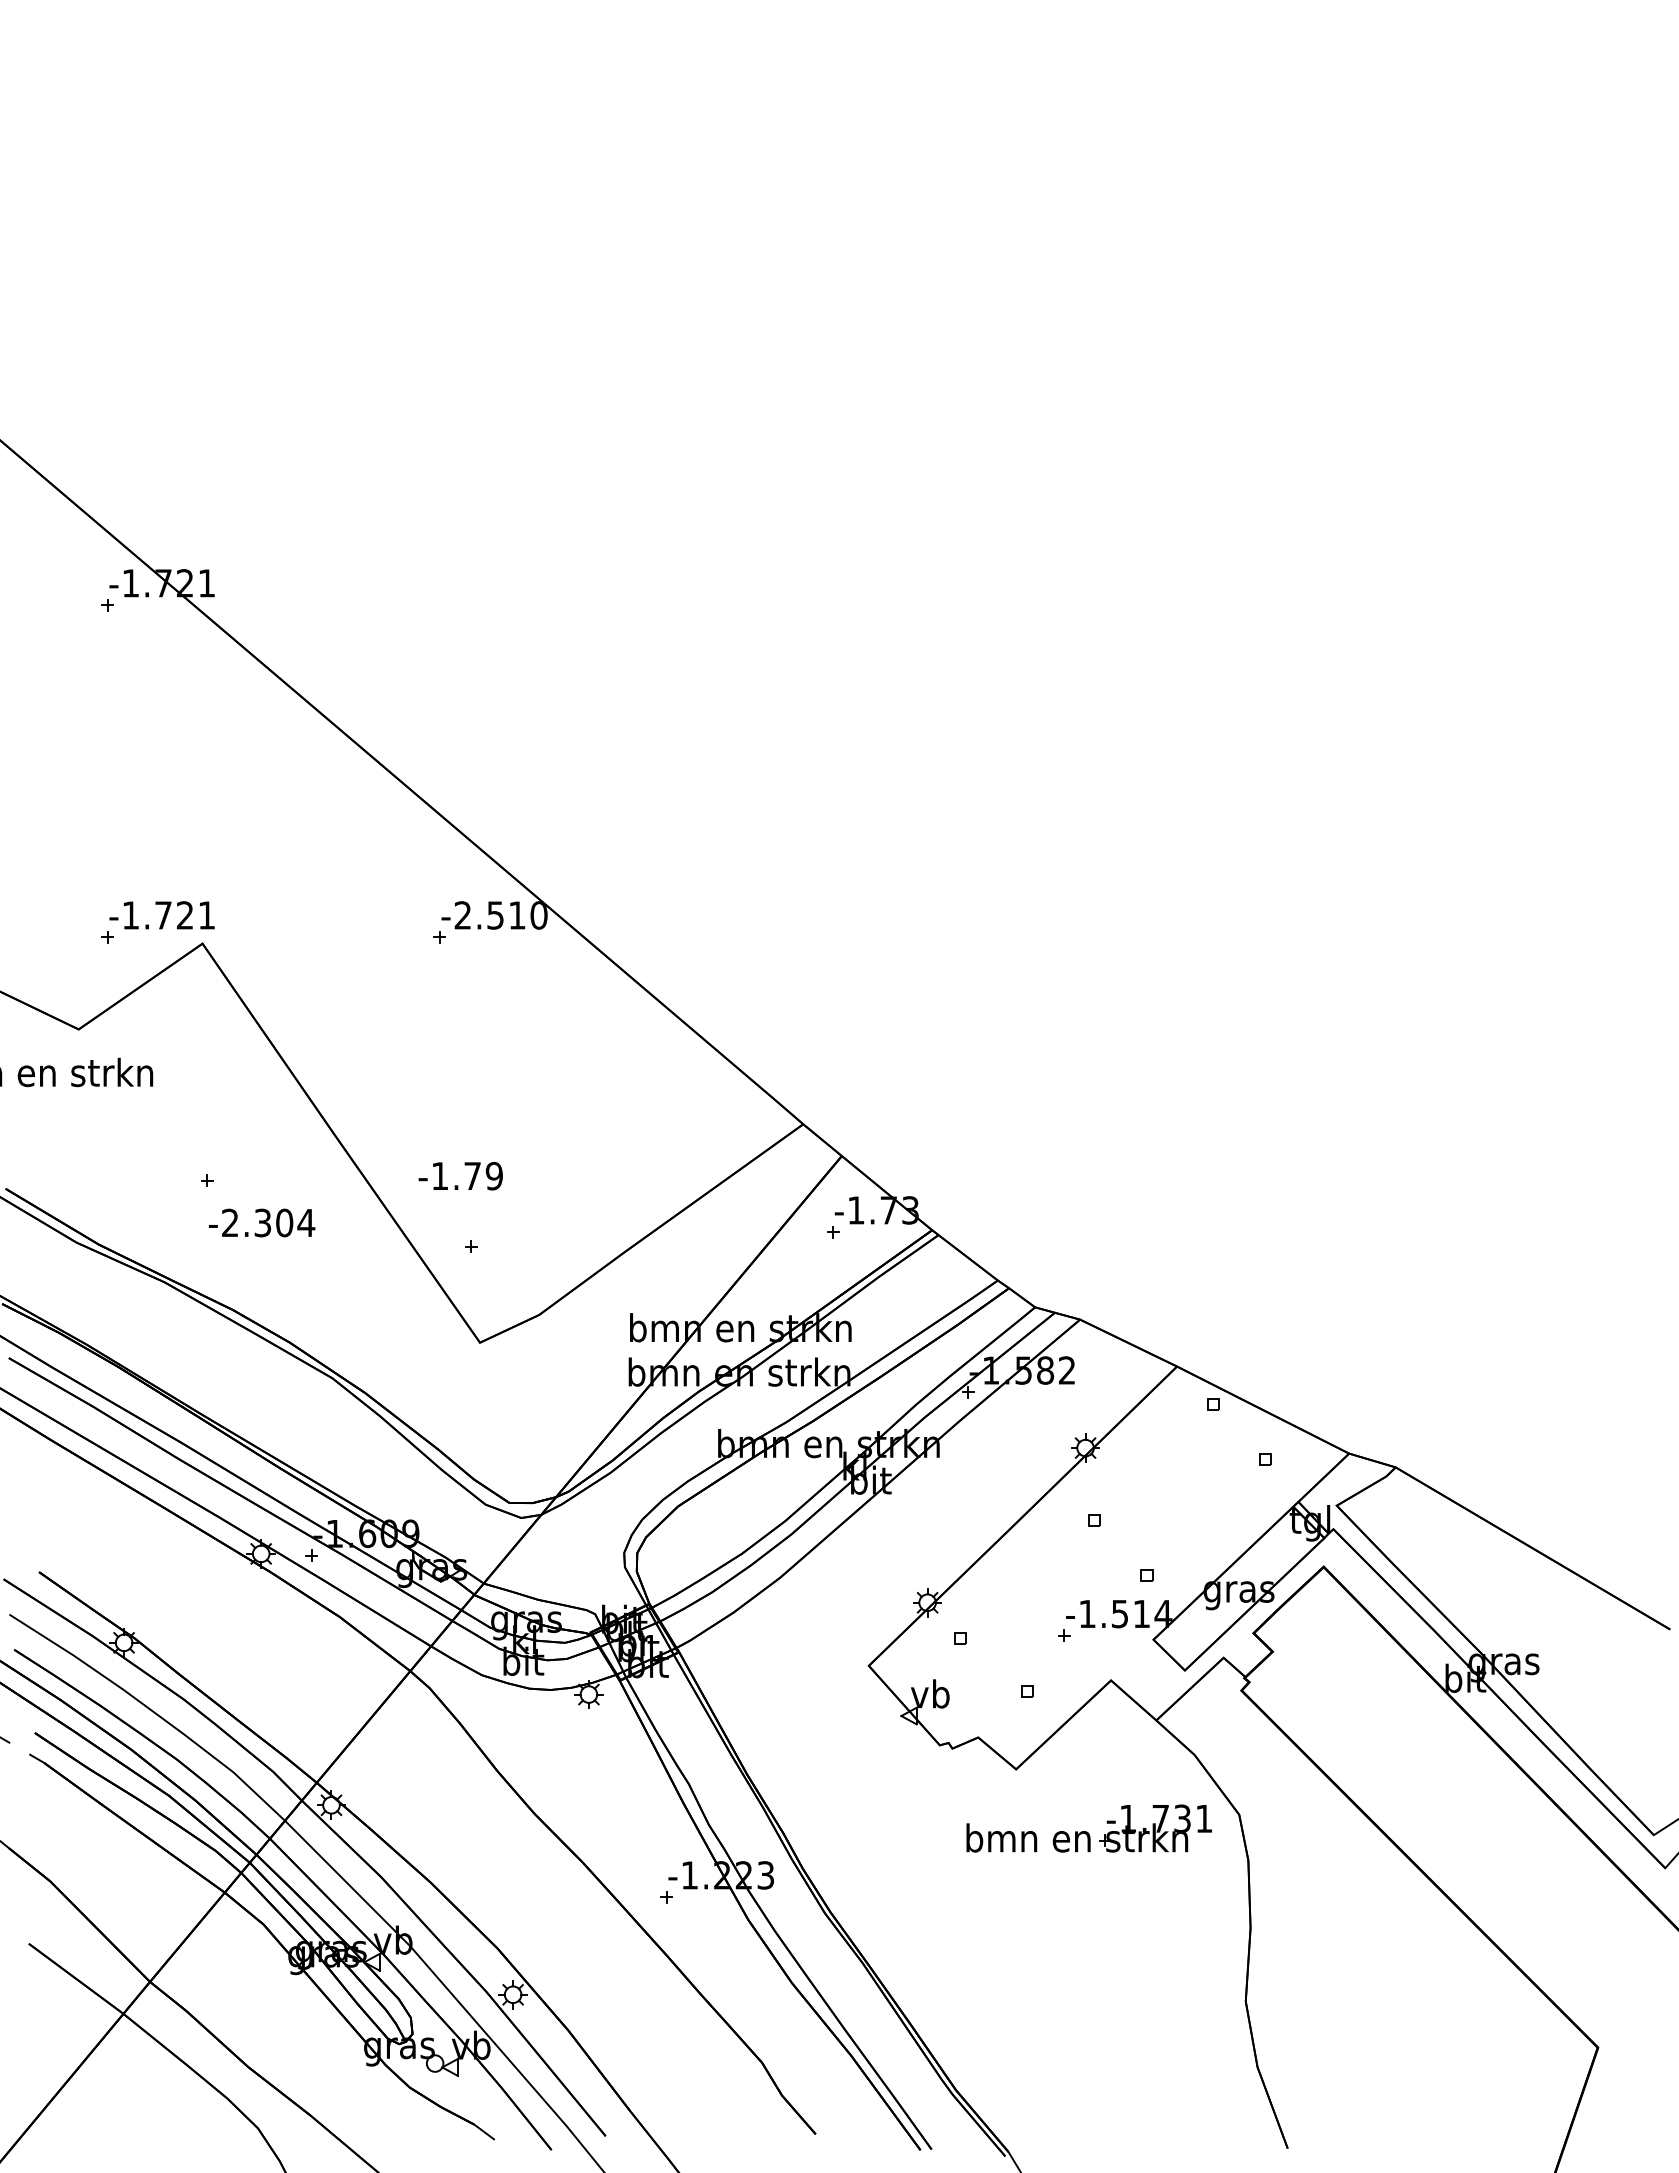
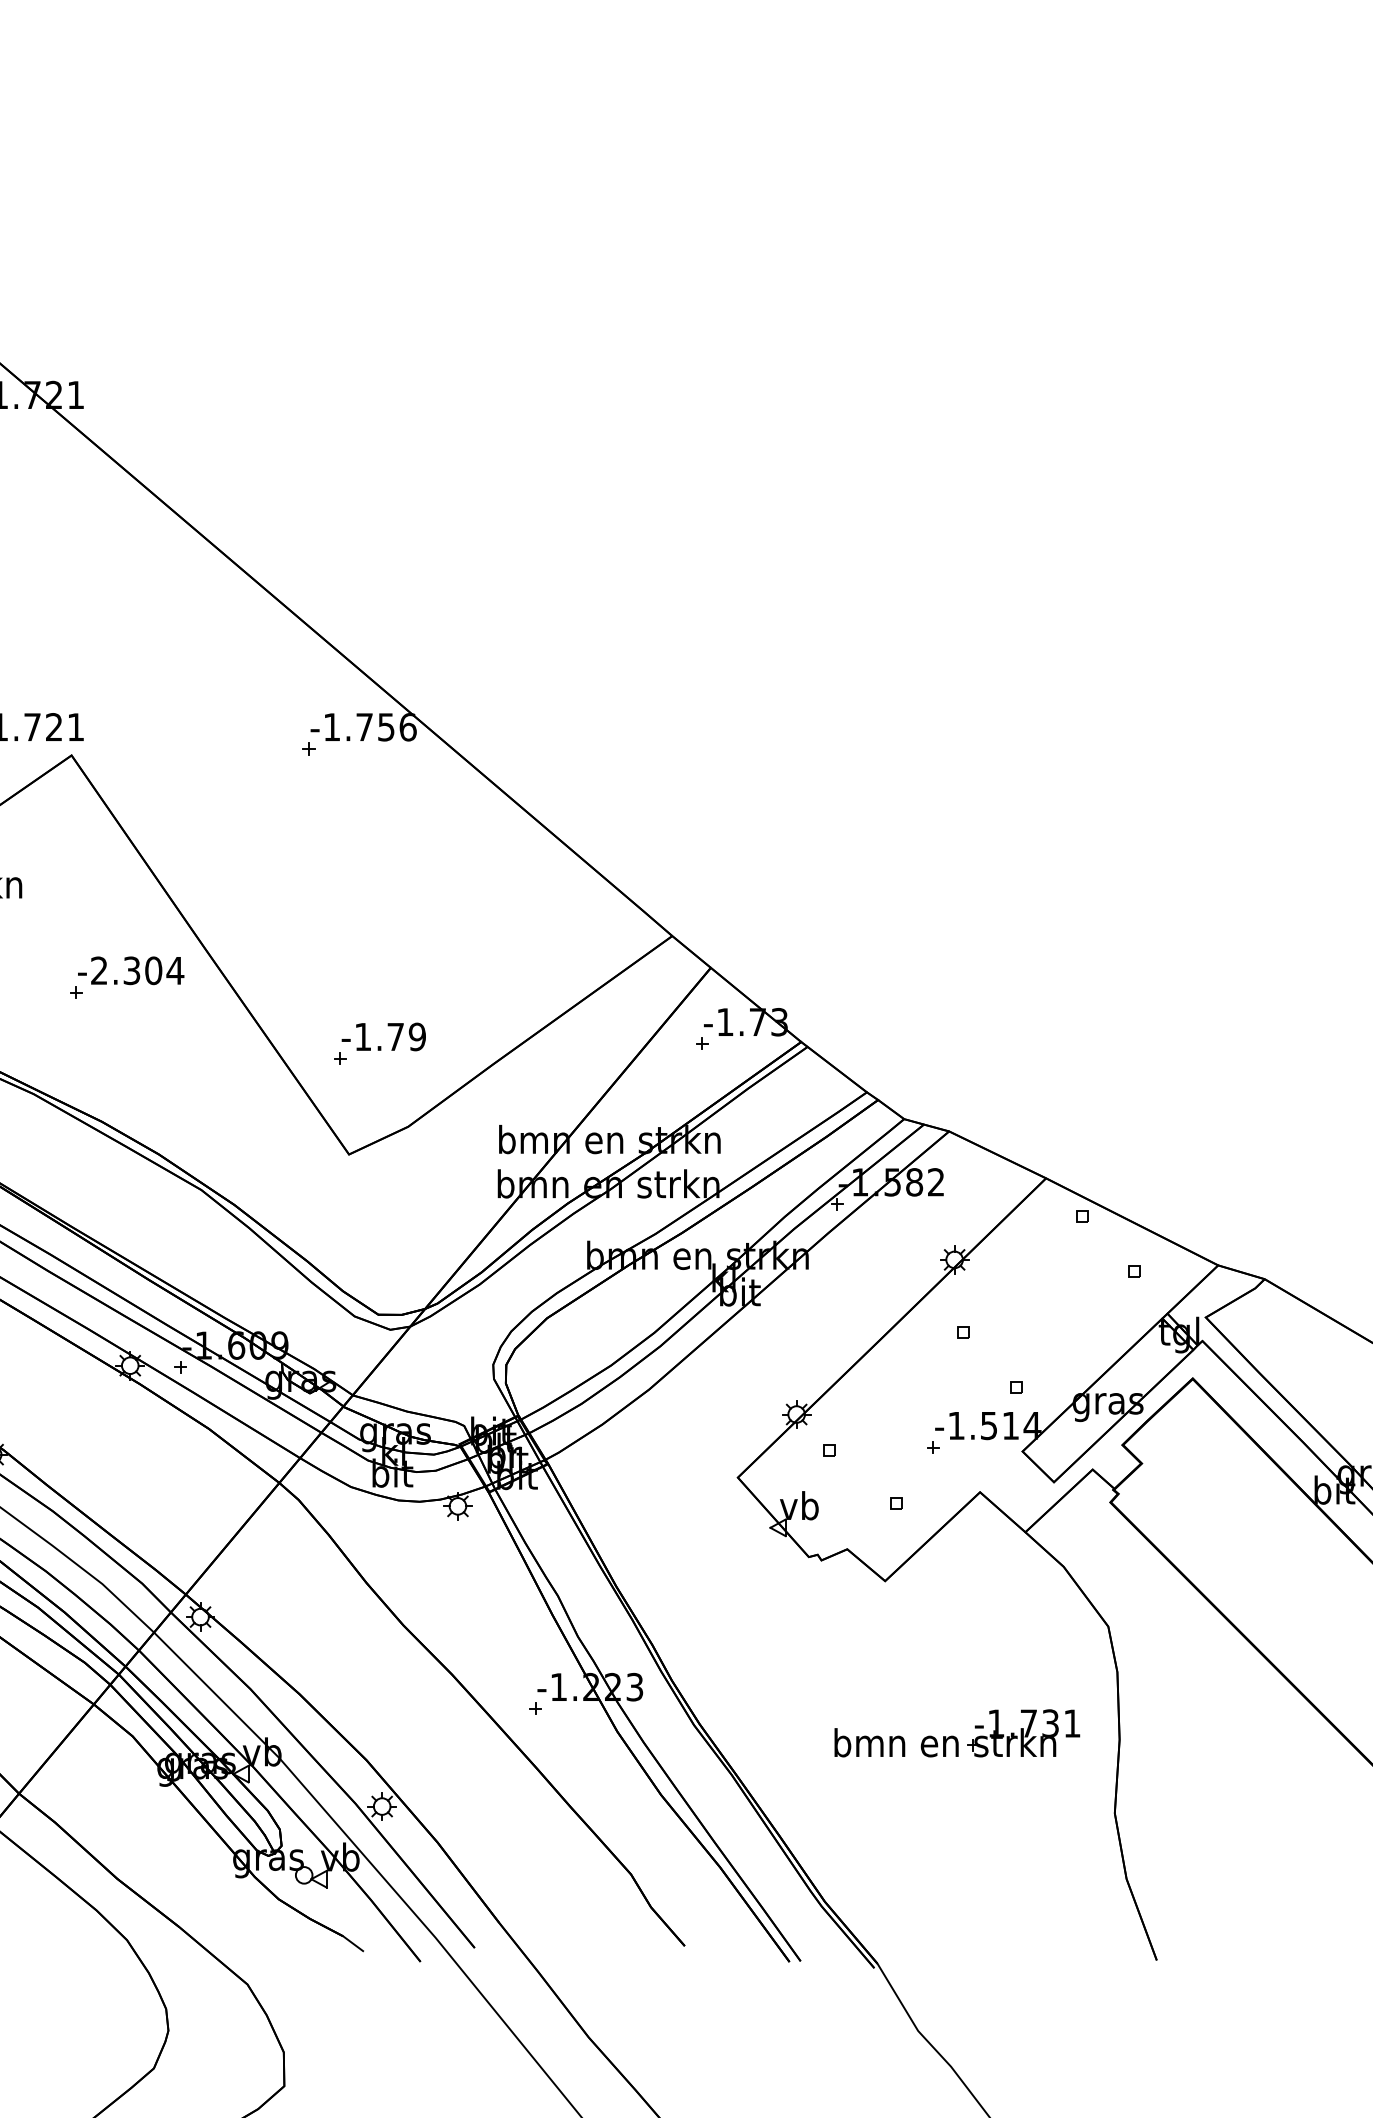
text: (500, 915) -> (369, 727), -2.510 -> -1.756
text: (460, 1175) -> (383, 1036), moved
text: (262, 1222) -> (131, 970), moved
part: (1088, 1828) -> (956, 1733), moved

